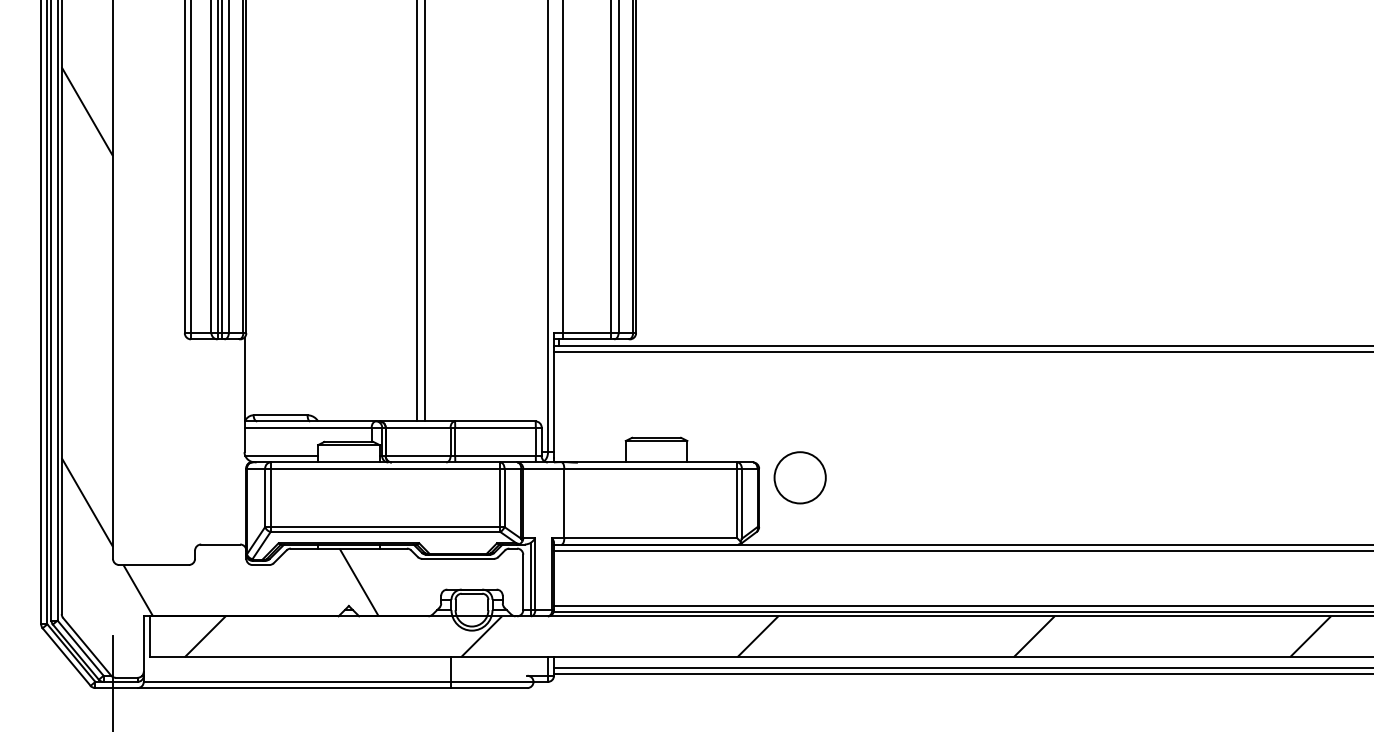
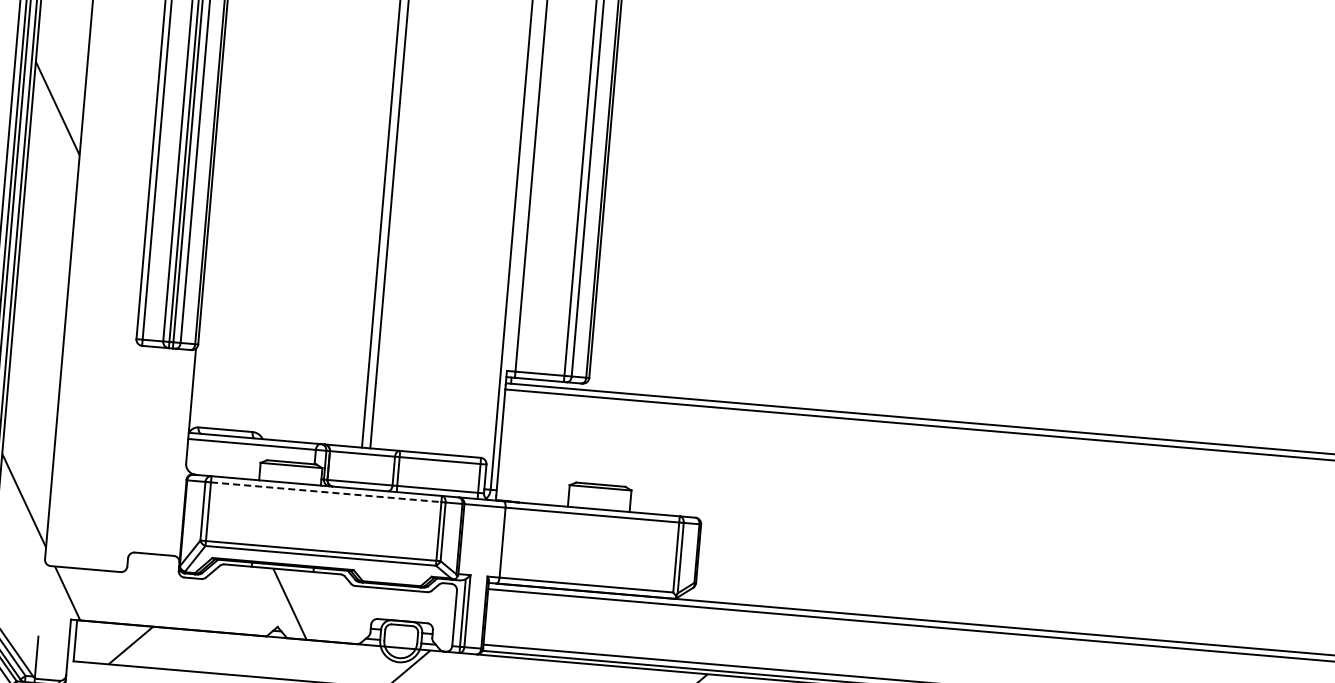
line: (281, 456) -> (222, 471), removed
line: (385, 468) -> (326, 492), solid -> dashed
circle: (799, 477) -> (740, 536), removed

